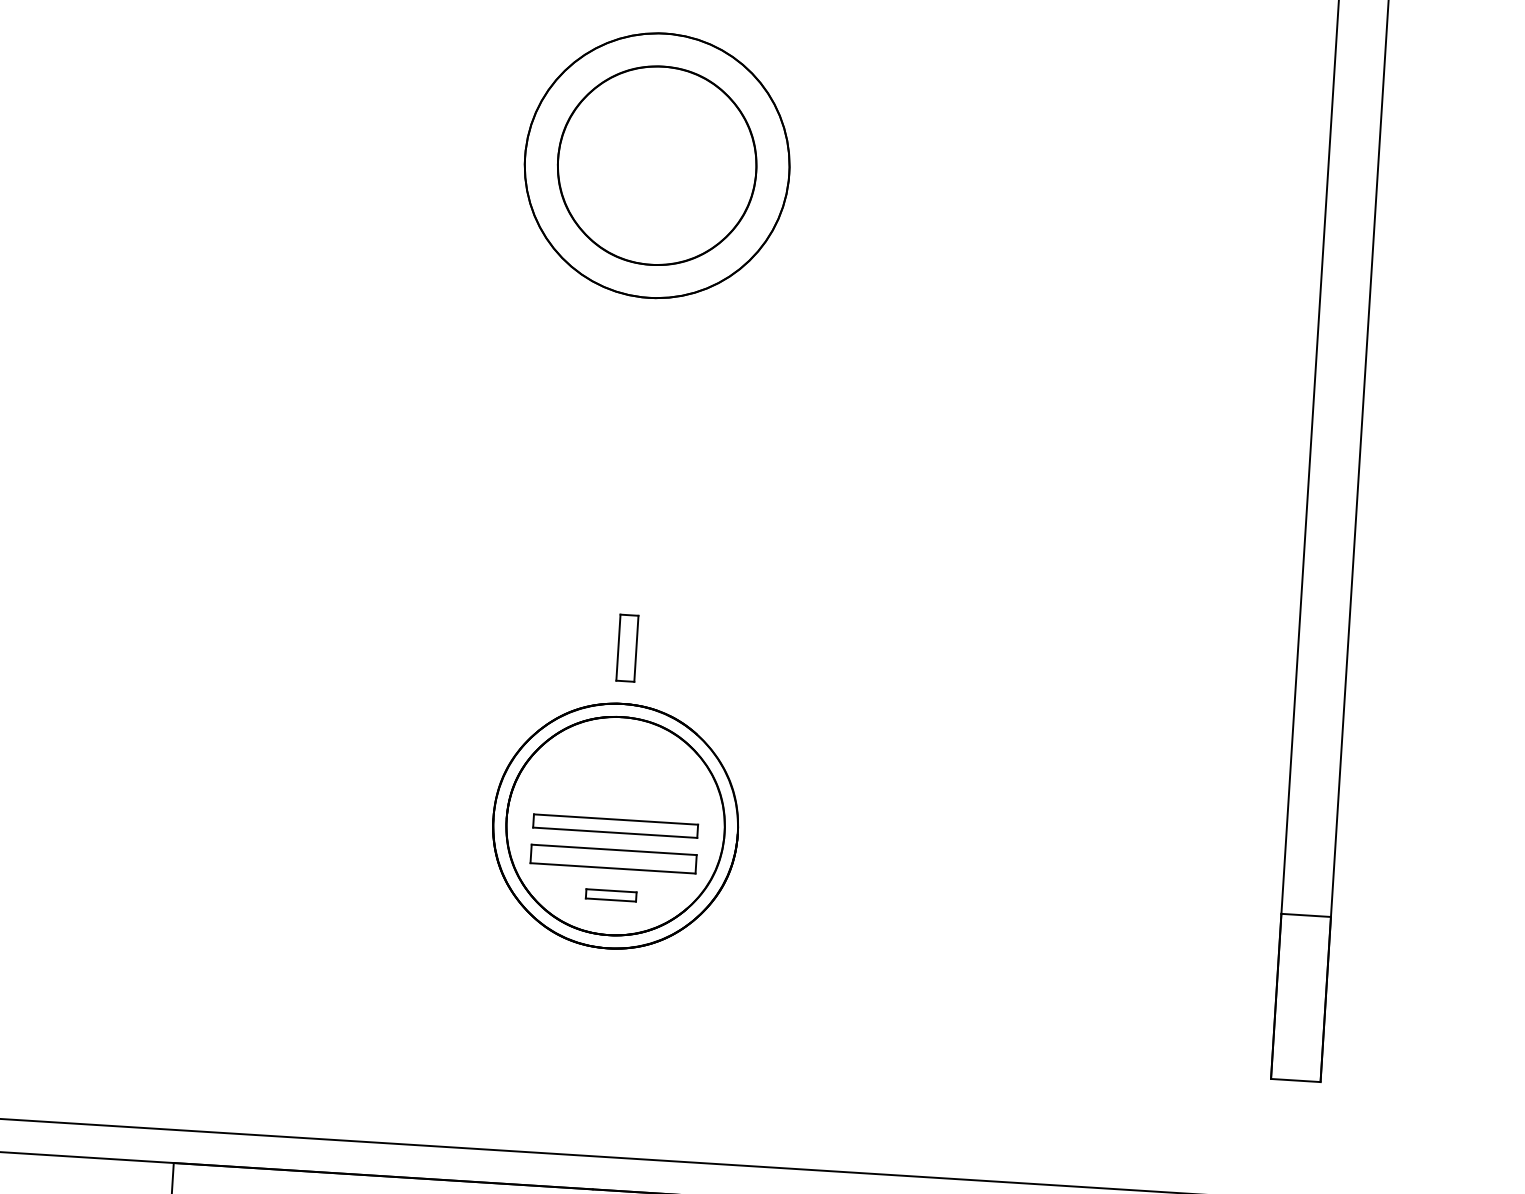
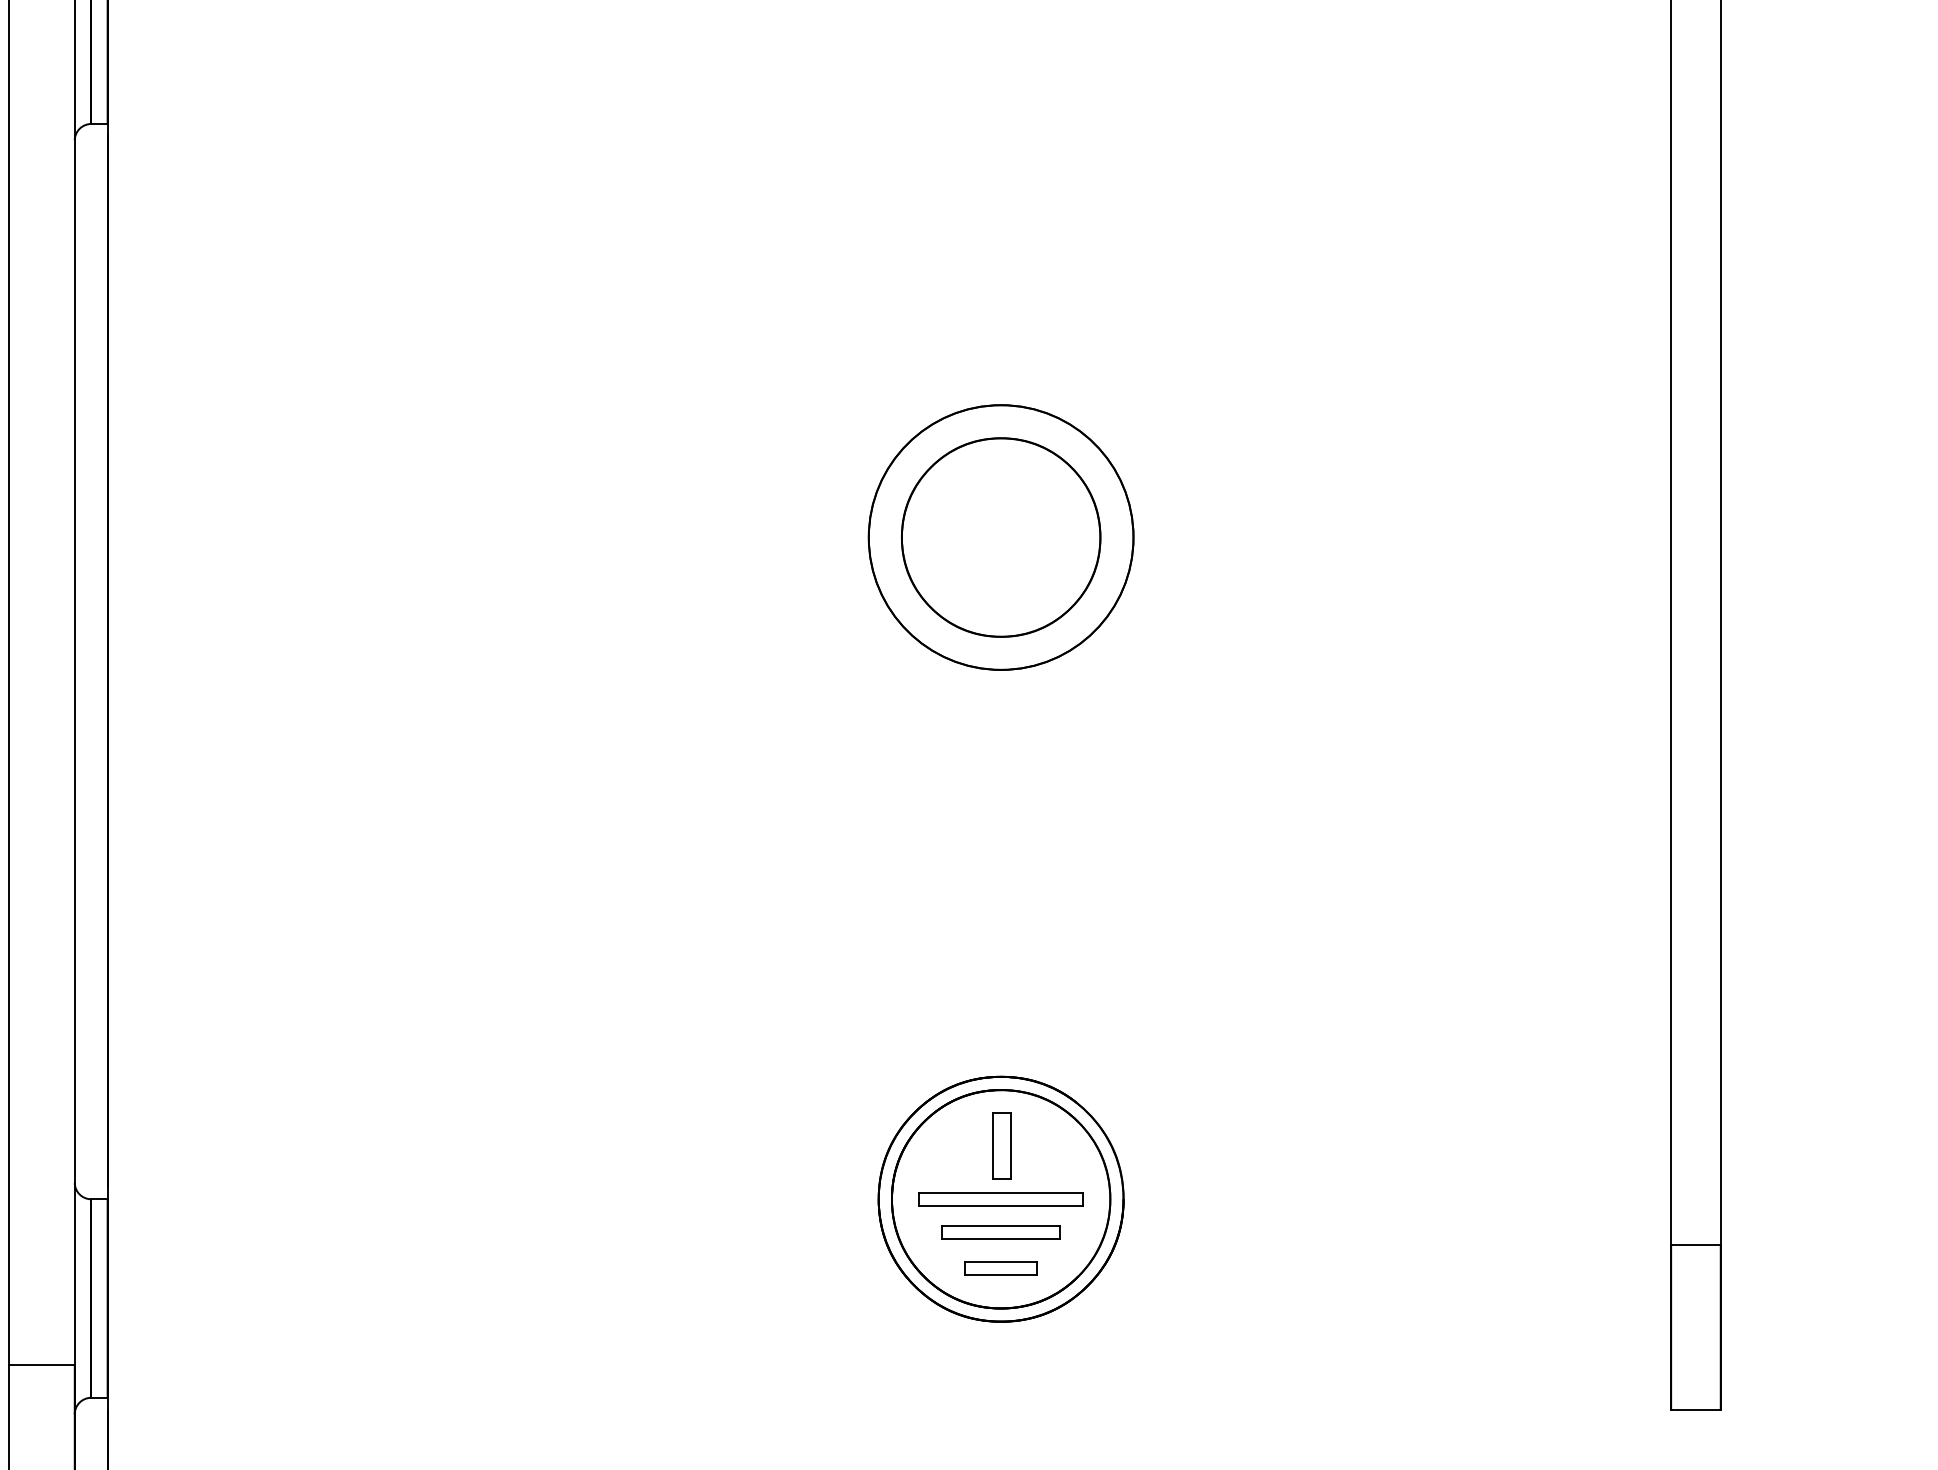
part: (627, 647) -> (1001, 1145), moved
part: (612, 859) -> (1000, 1232), size x0.71
part: (610, 895) -> (1000, 1268), size x1.43

